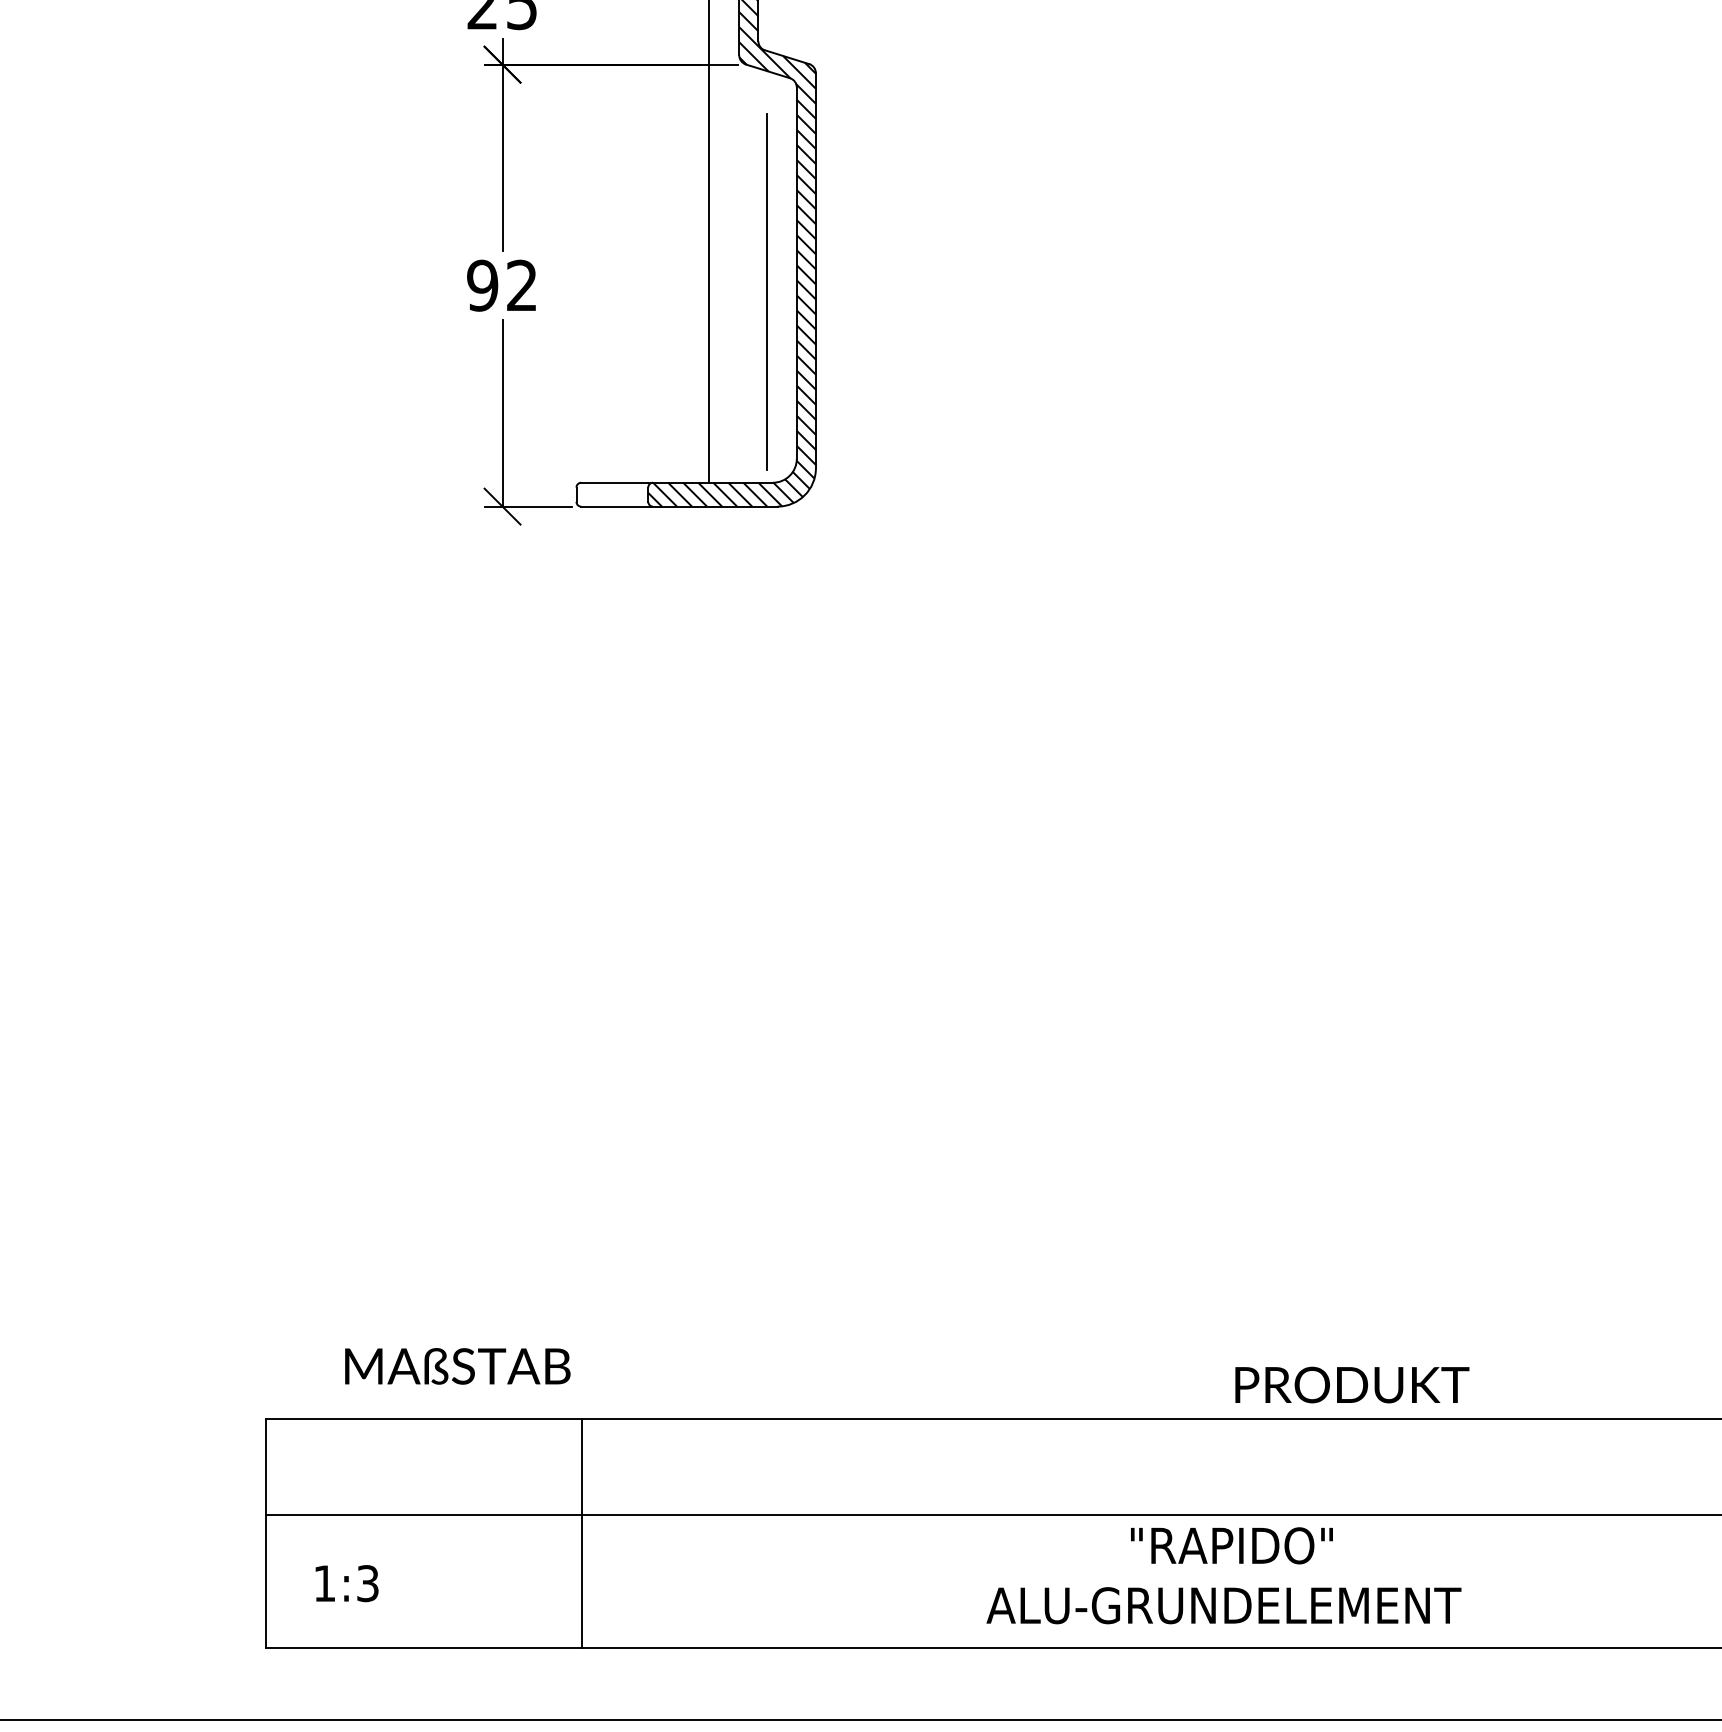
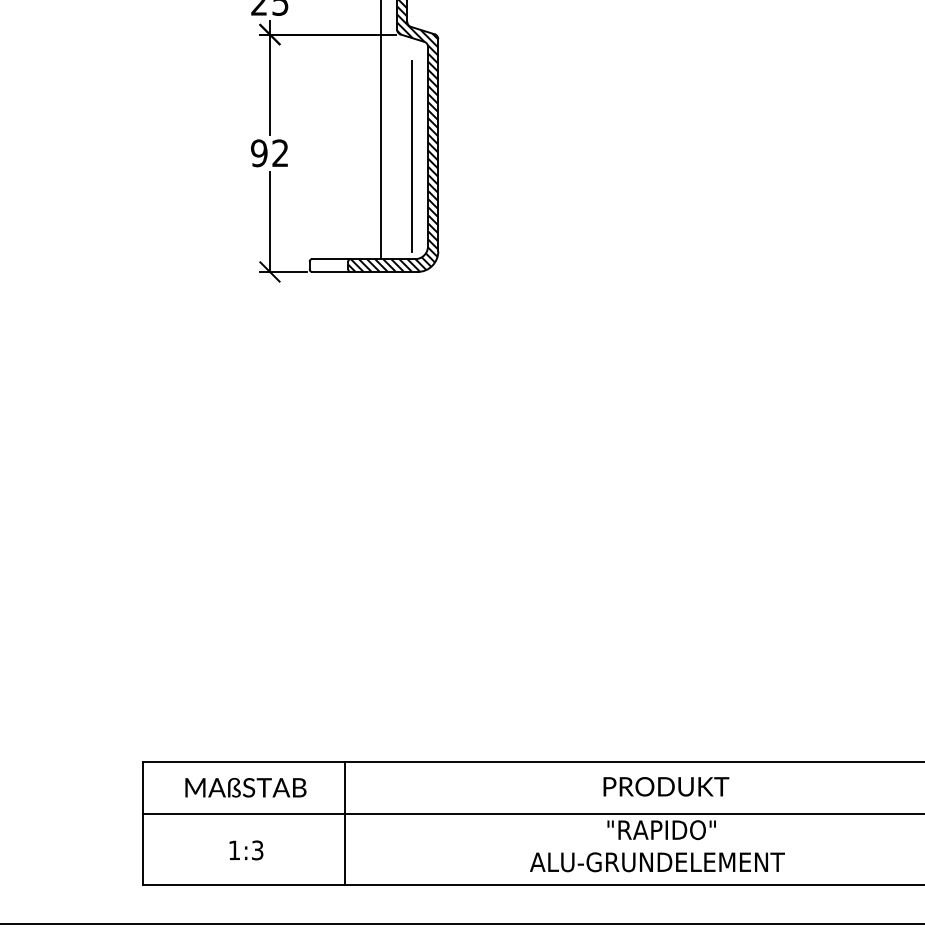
text: (456, 1365) -> (245, 787), moved
text: (1352, 1384) -> (666, 786), moved
line: (581, 1533) -> (344, 823), moved
text: (347, 1583) -> (246, 850), moved

